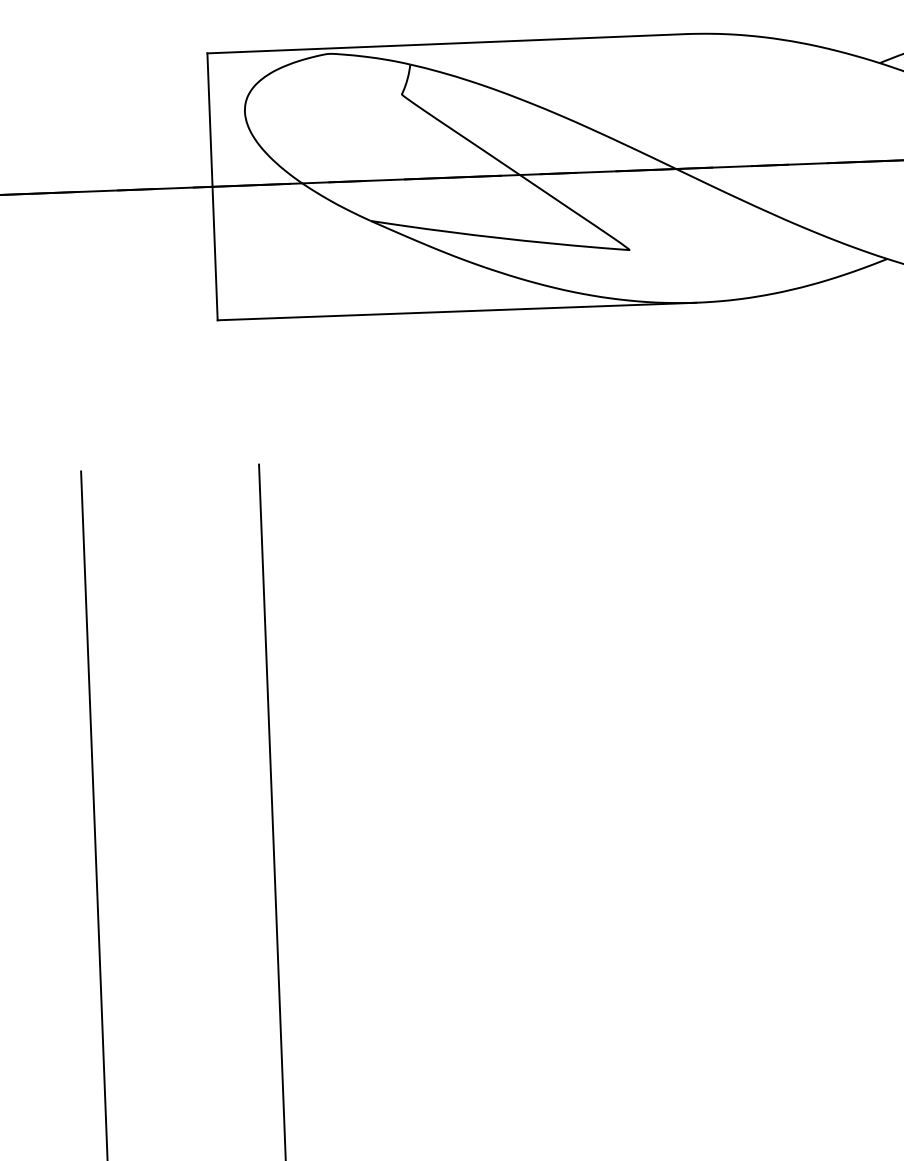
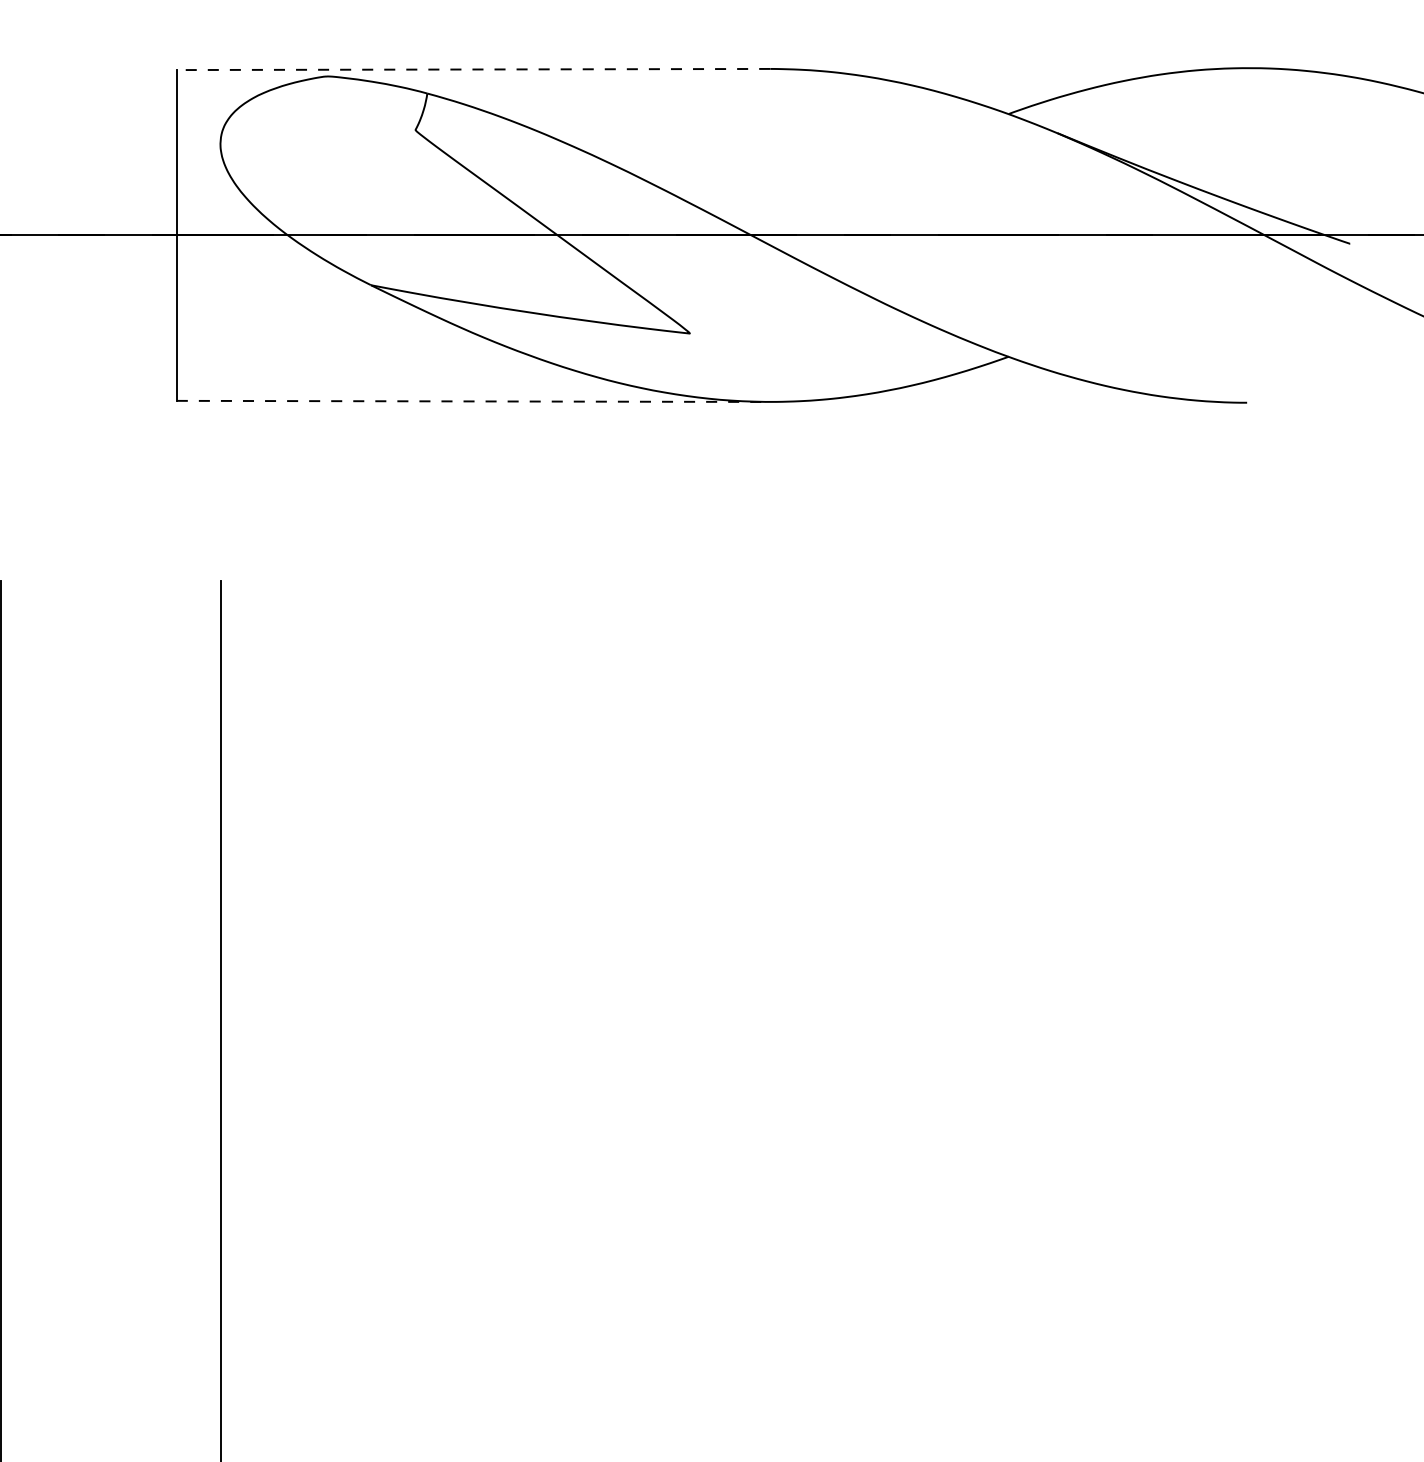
line: (446, 43) -> (473, 69), solid -> dashed
line: (457, 311) -> (473, 401), solid -> dashed

